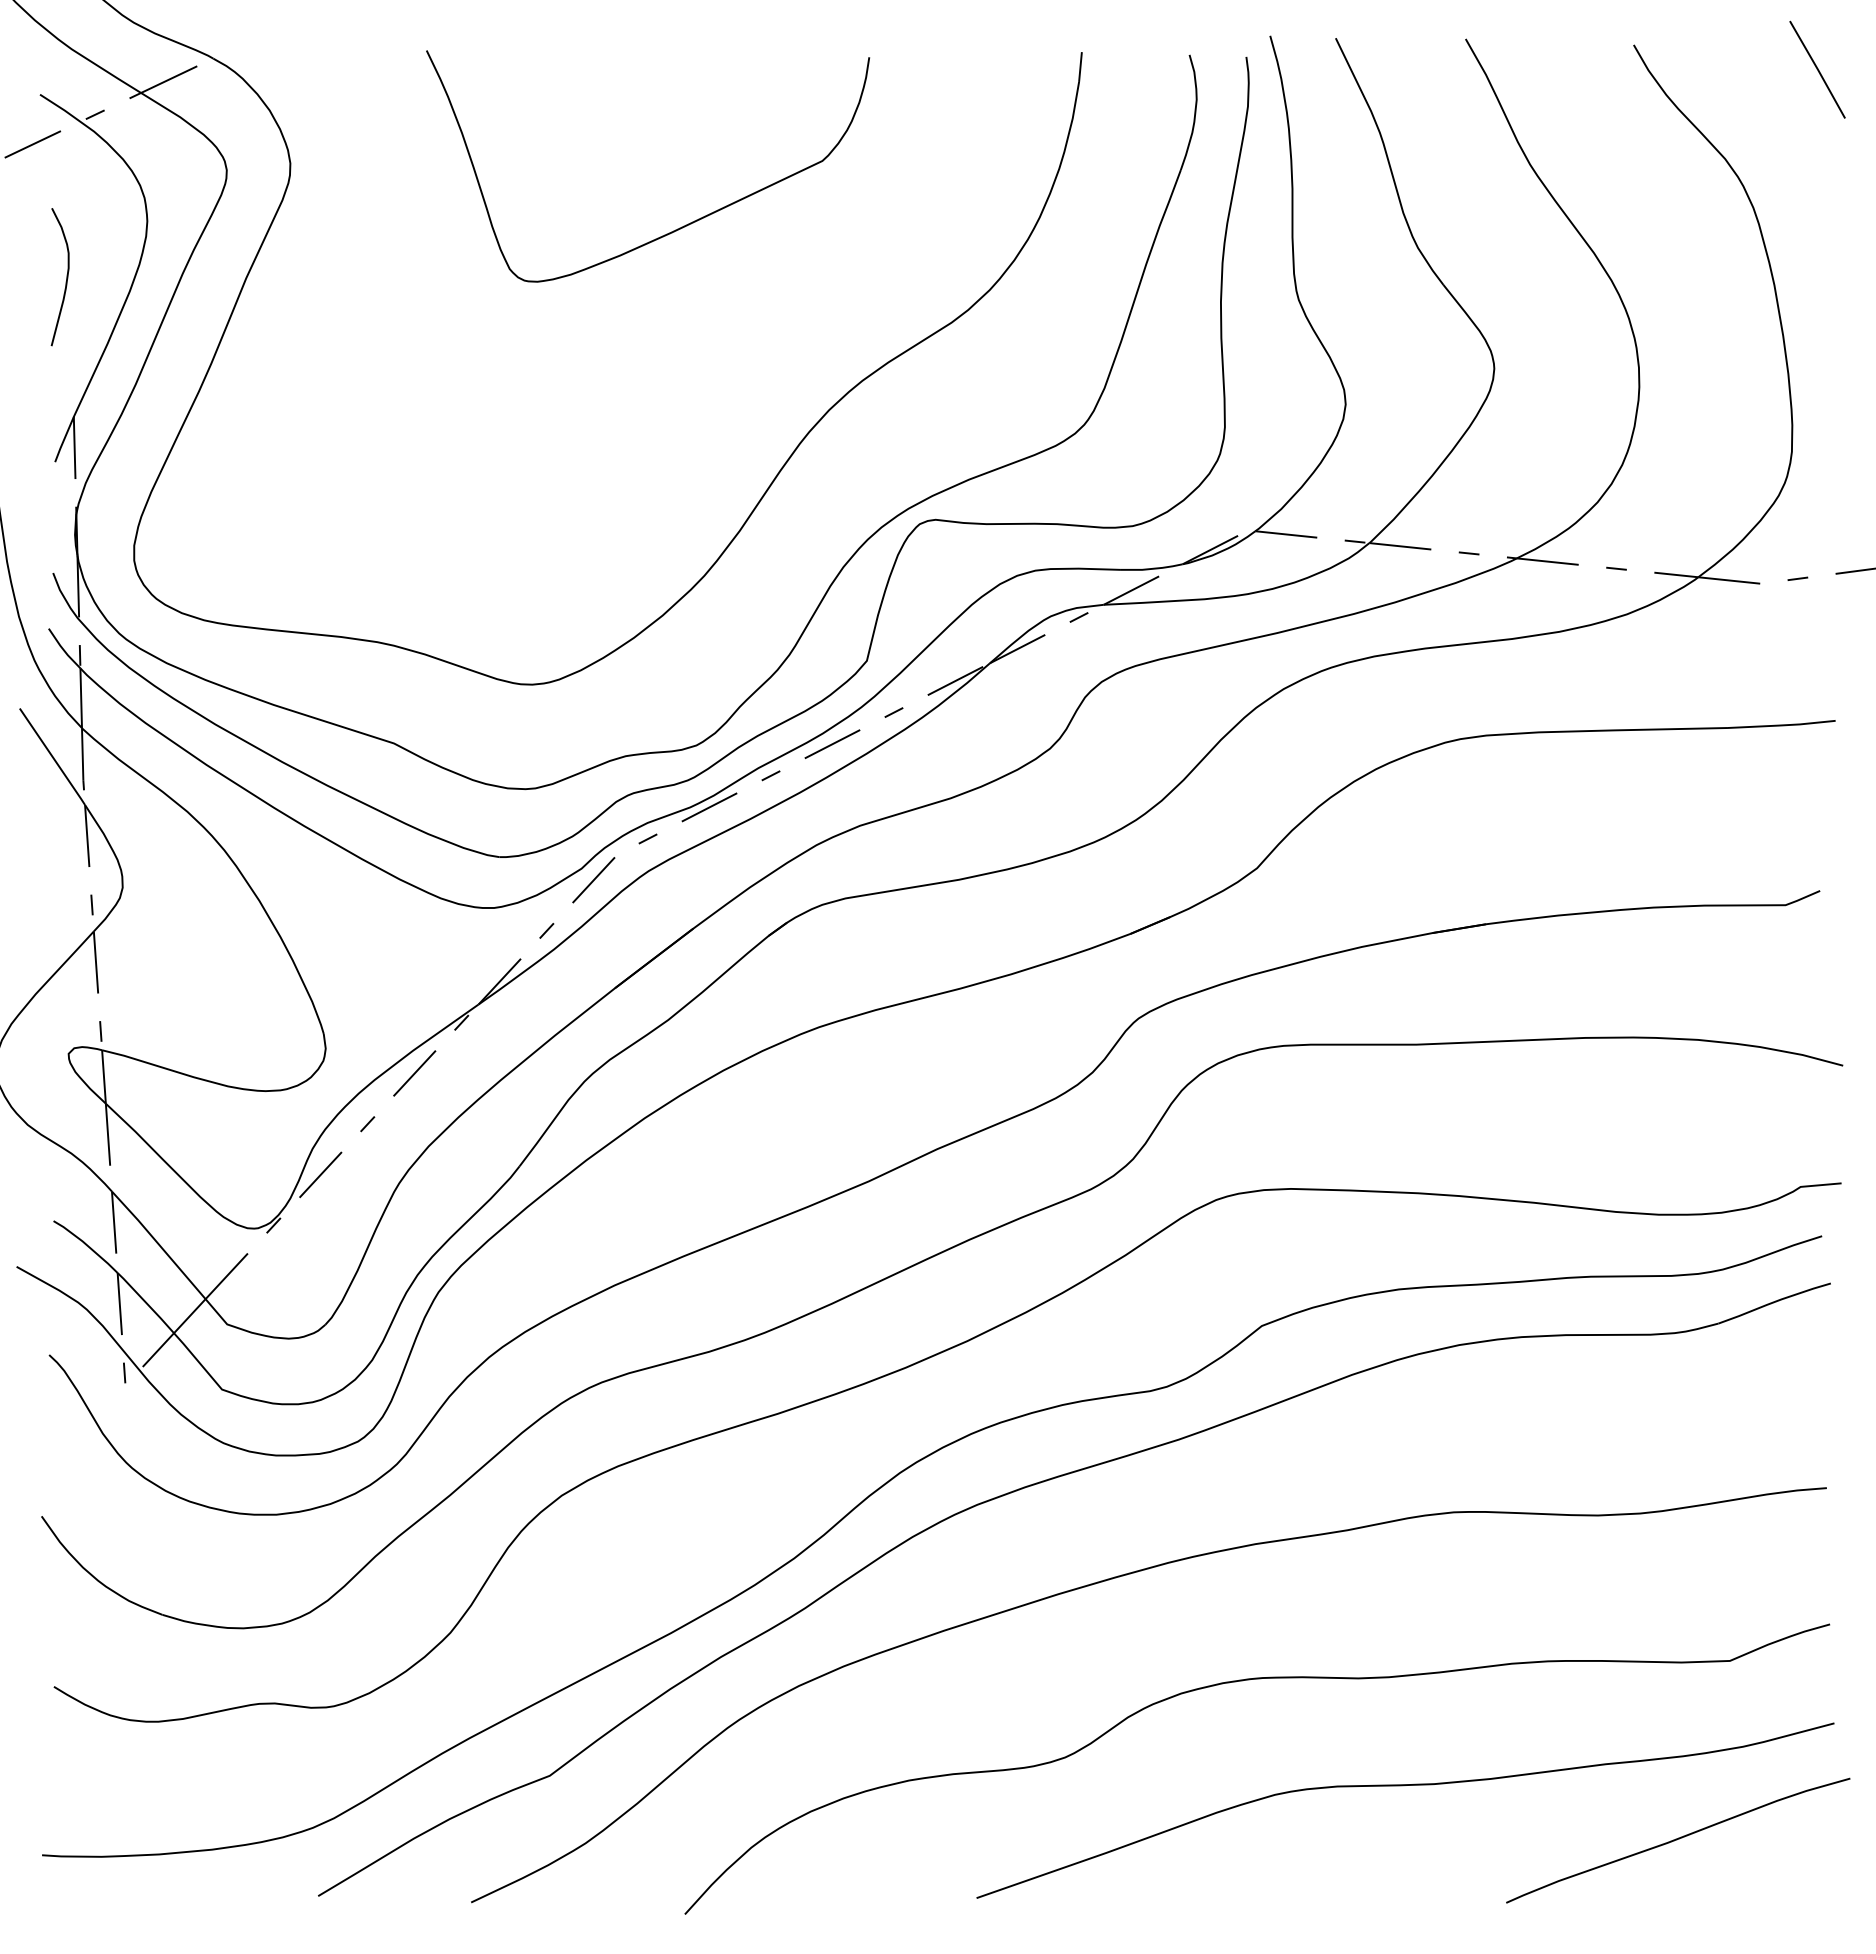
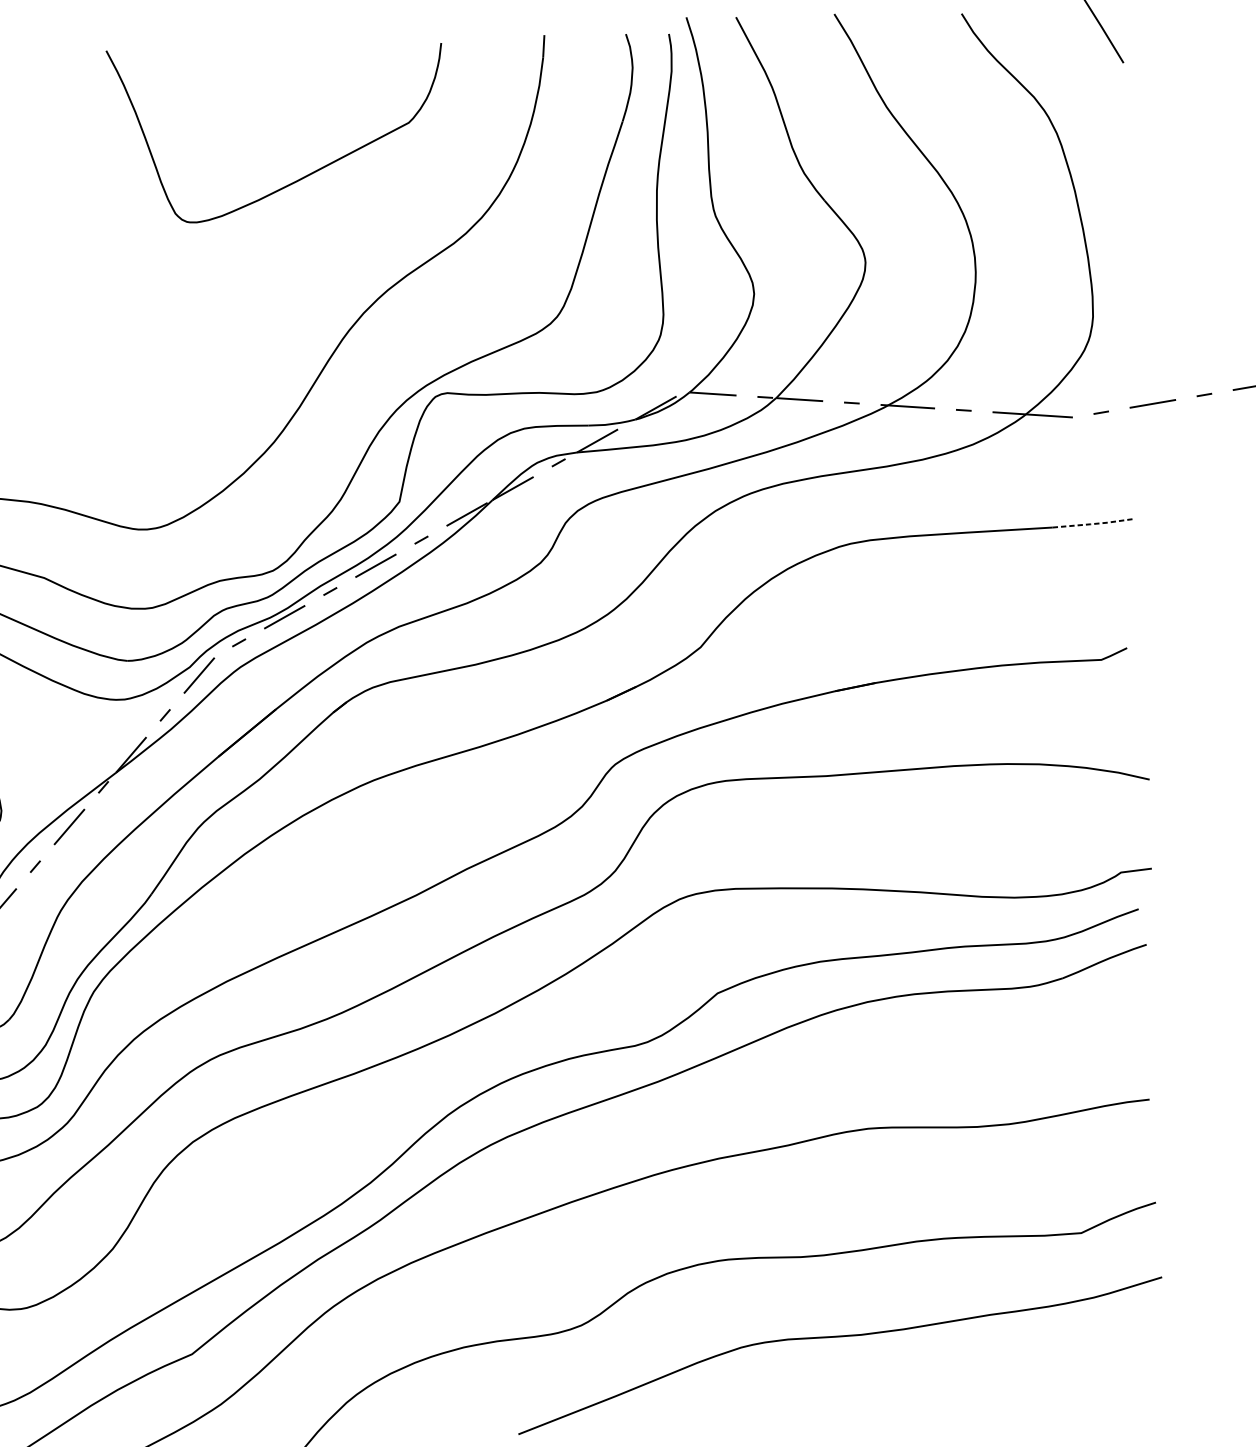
curve: (679, 227) -> (302, 177), moved
line: (1782, 725) -> (1093, 524), solid -> dashed
curve: (1678, 1839) -> (1047, 1369), removed

